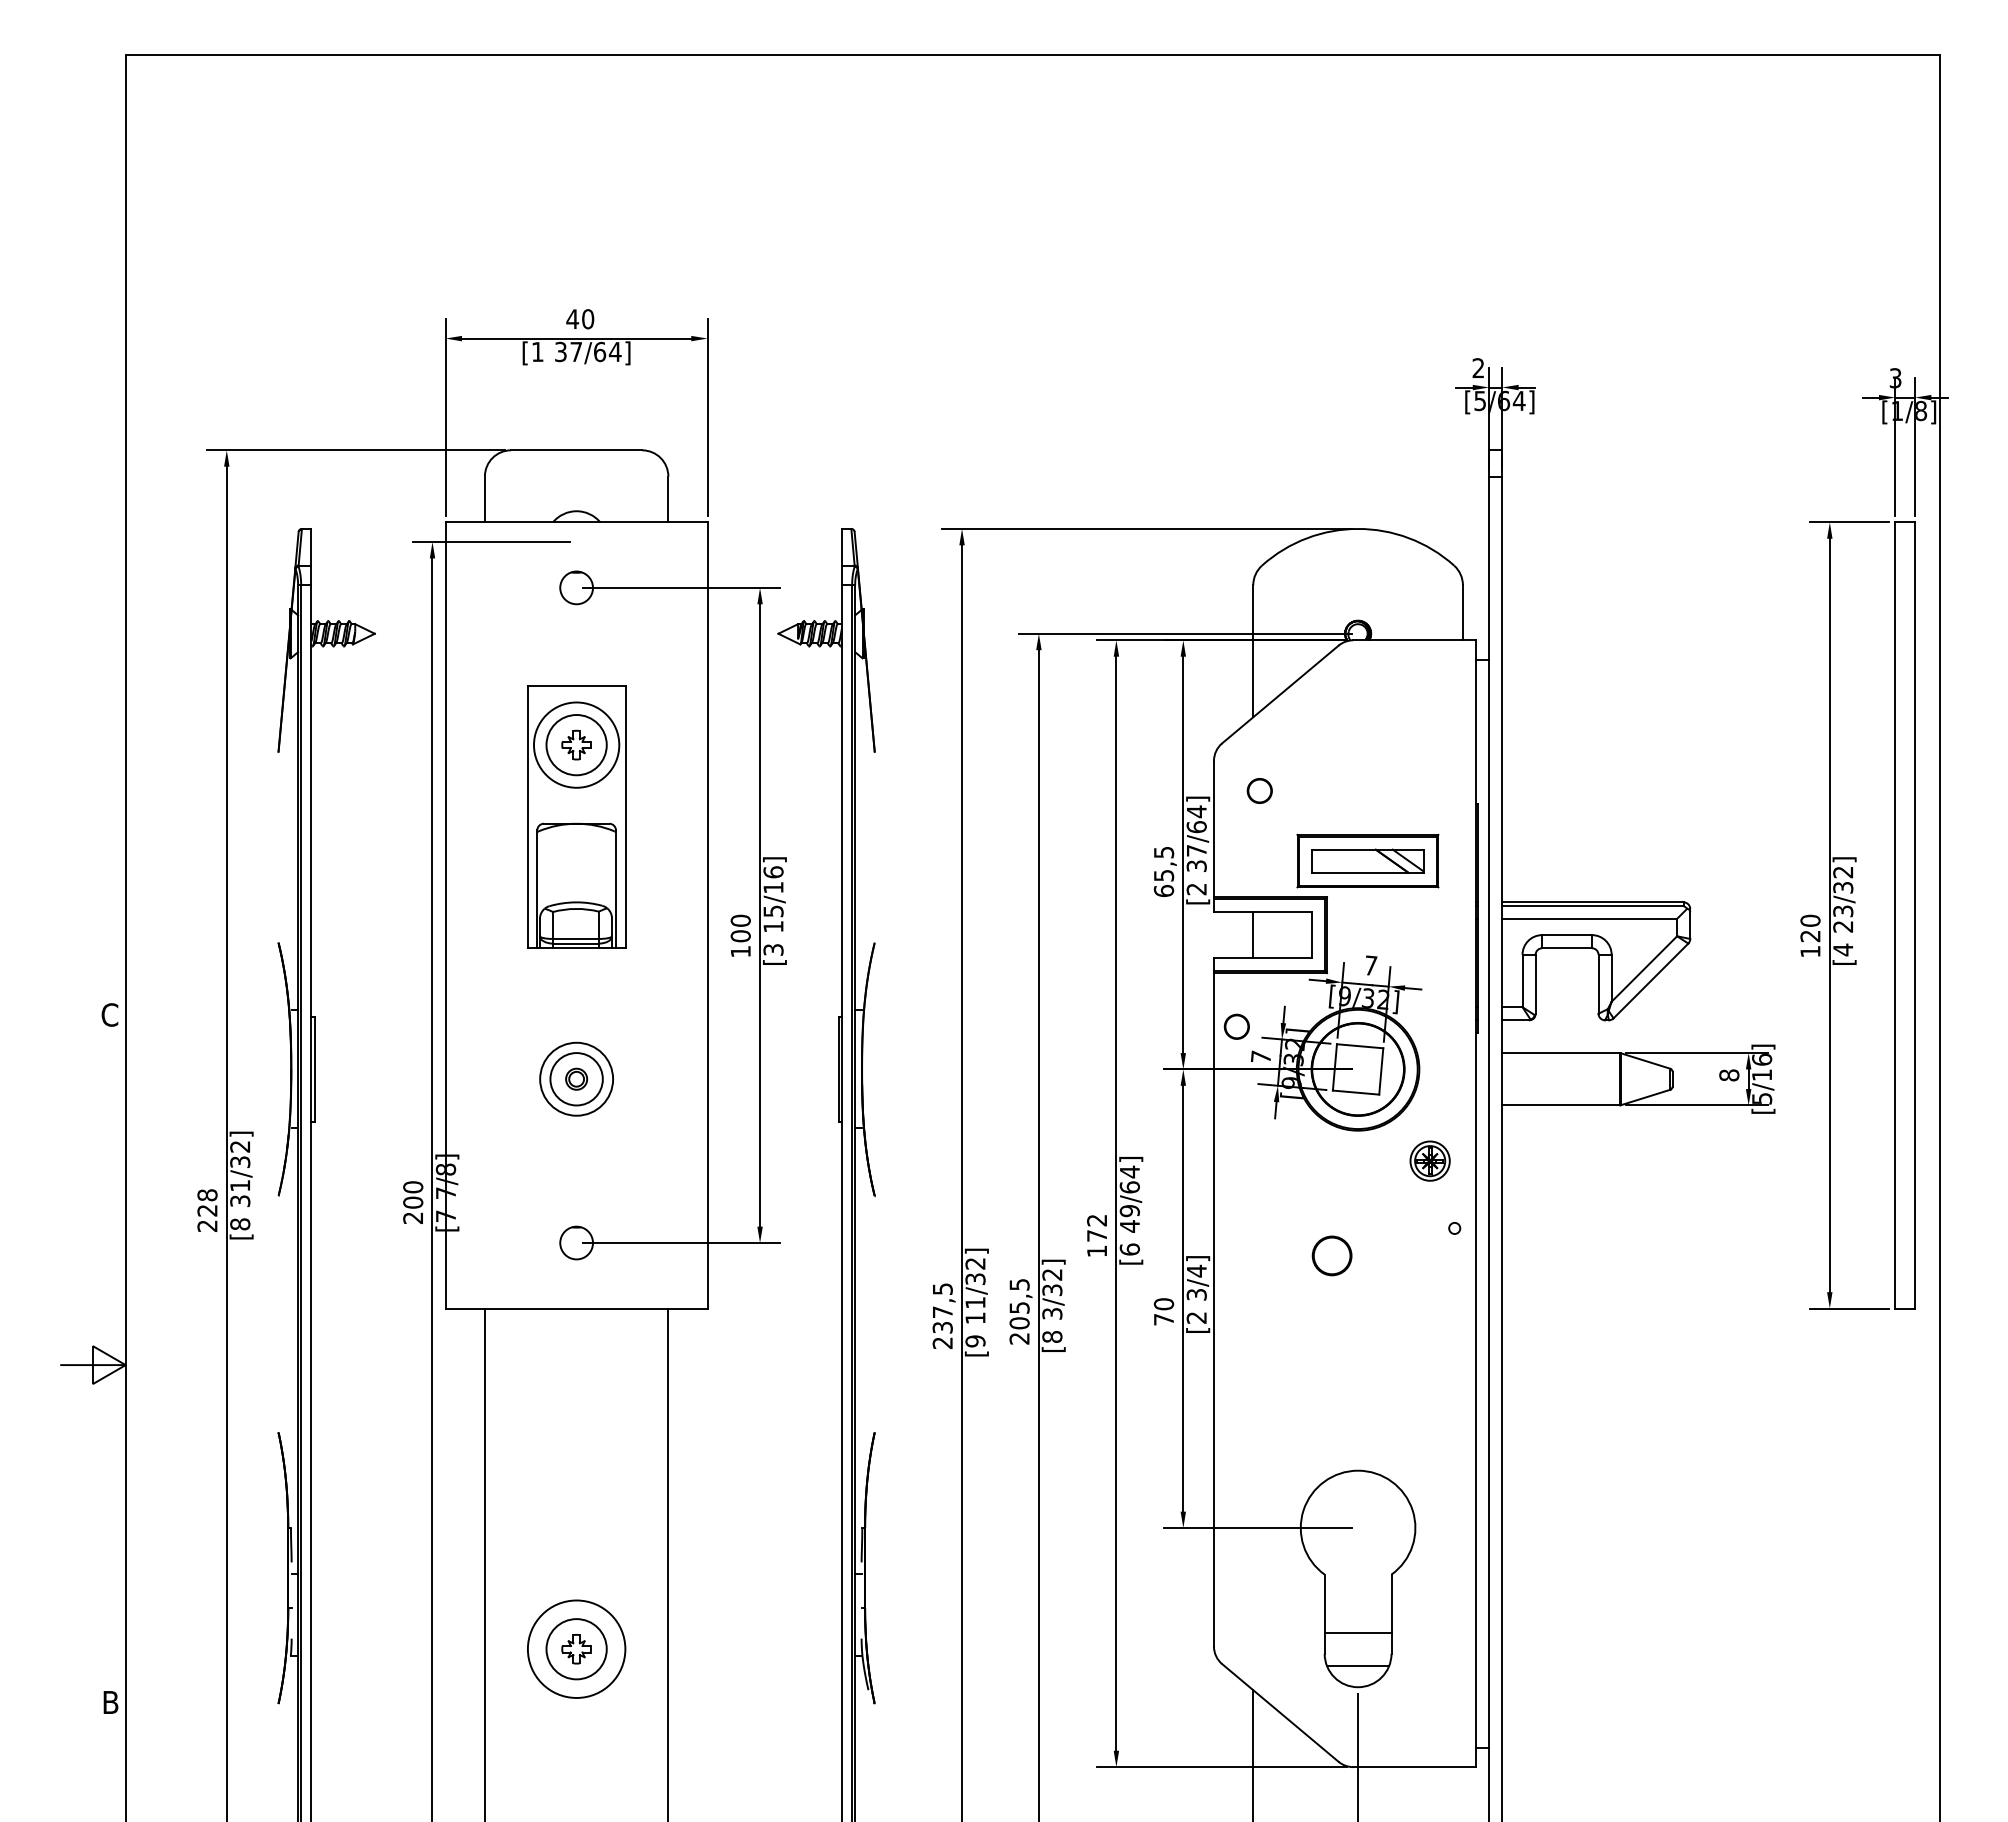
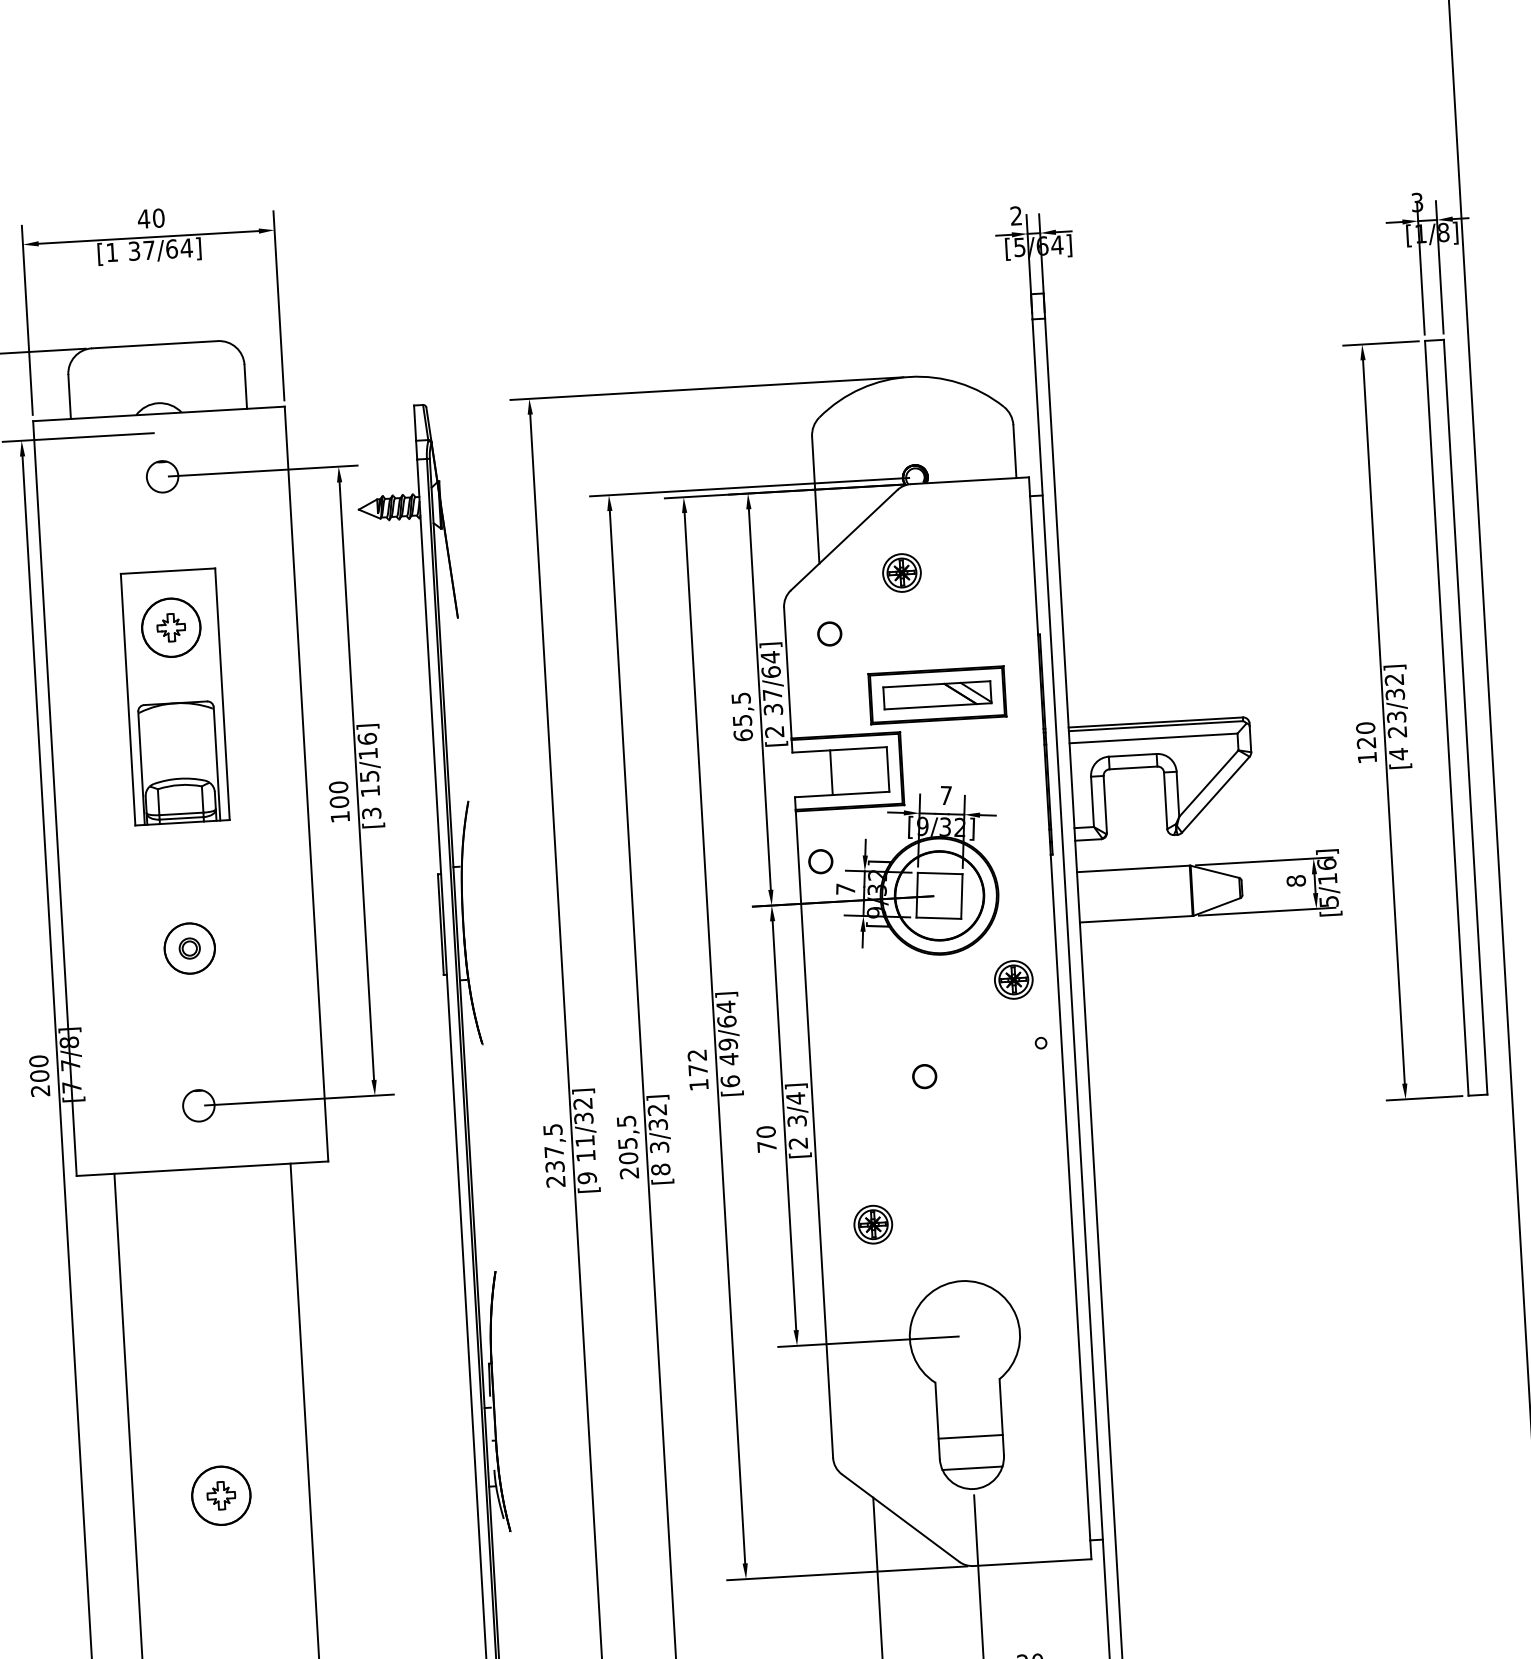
part: (1337, 731) -> (901, 572), added
circle: (576, 744) -> (171, 627), size x0.71
circle: (576, 1079) -> (189, 948), size x0.71
circle: (1331, 1256) -> (924, 1076), size x0.62
part: (1269, 1406) -> (873, 1224), added
circle: (576, 1648) -> (221, 1495), size x0.62

